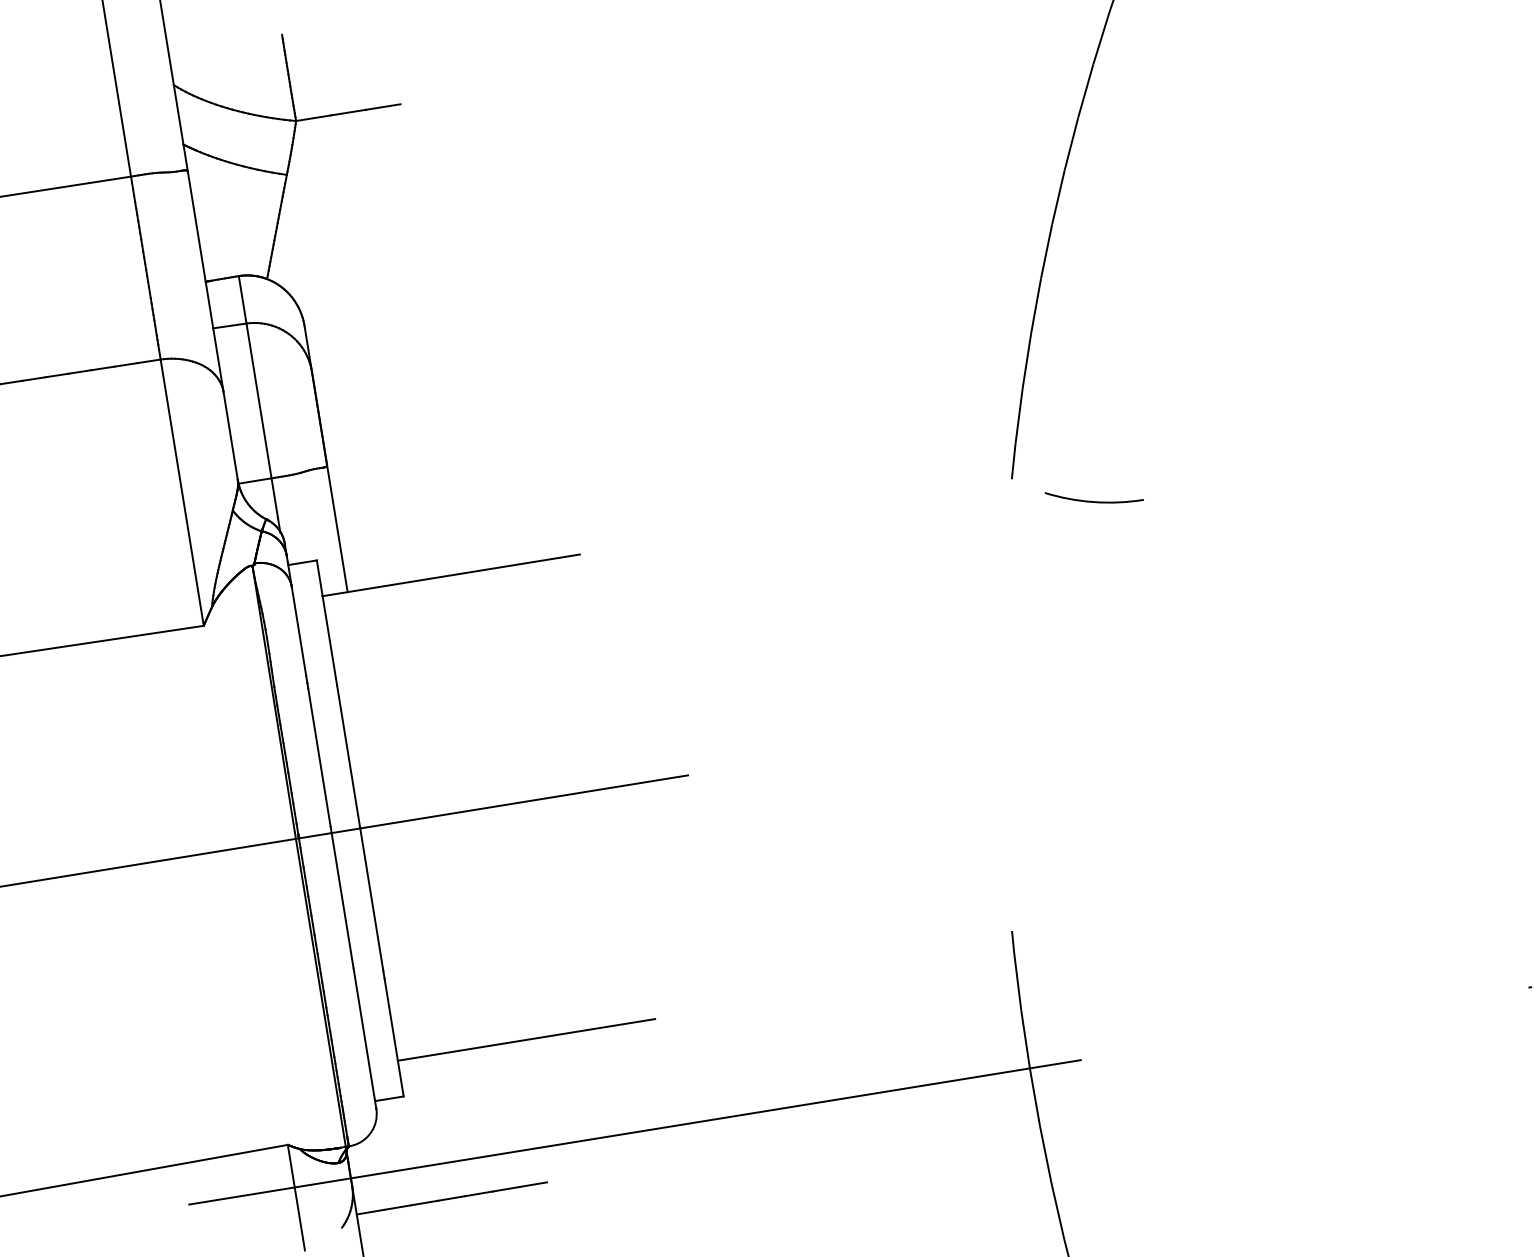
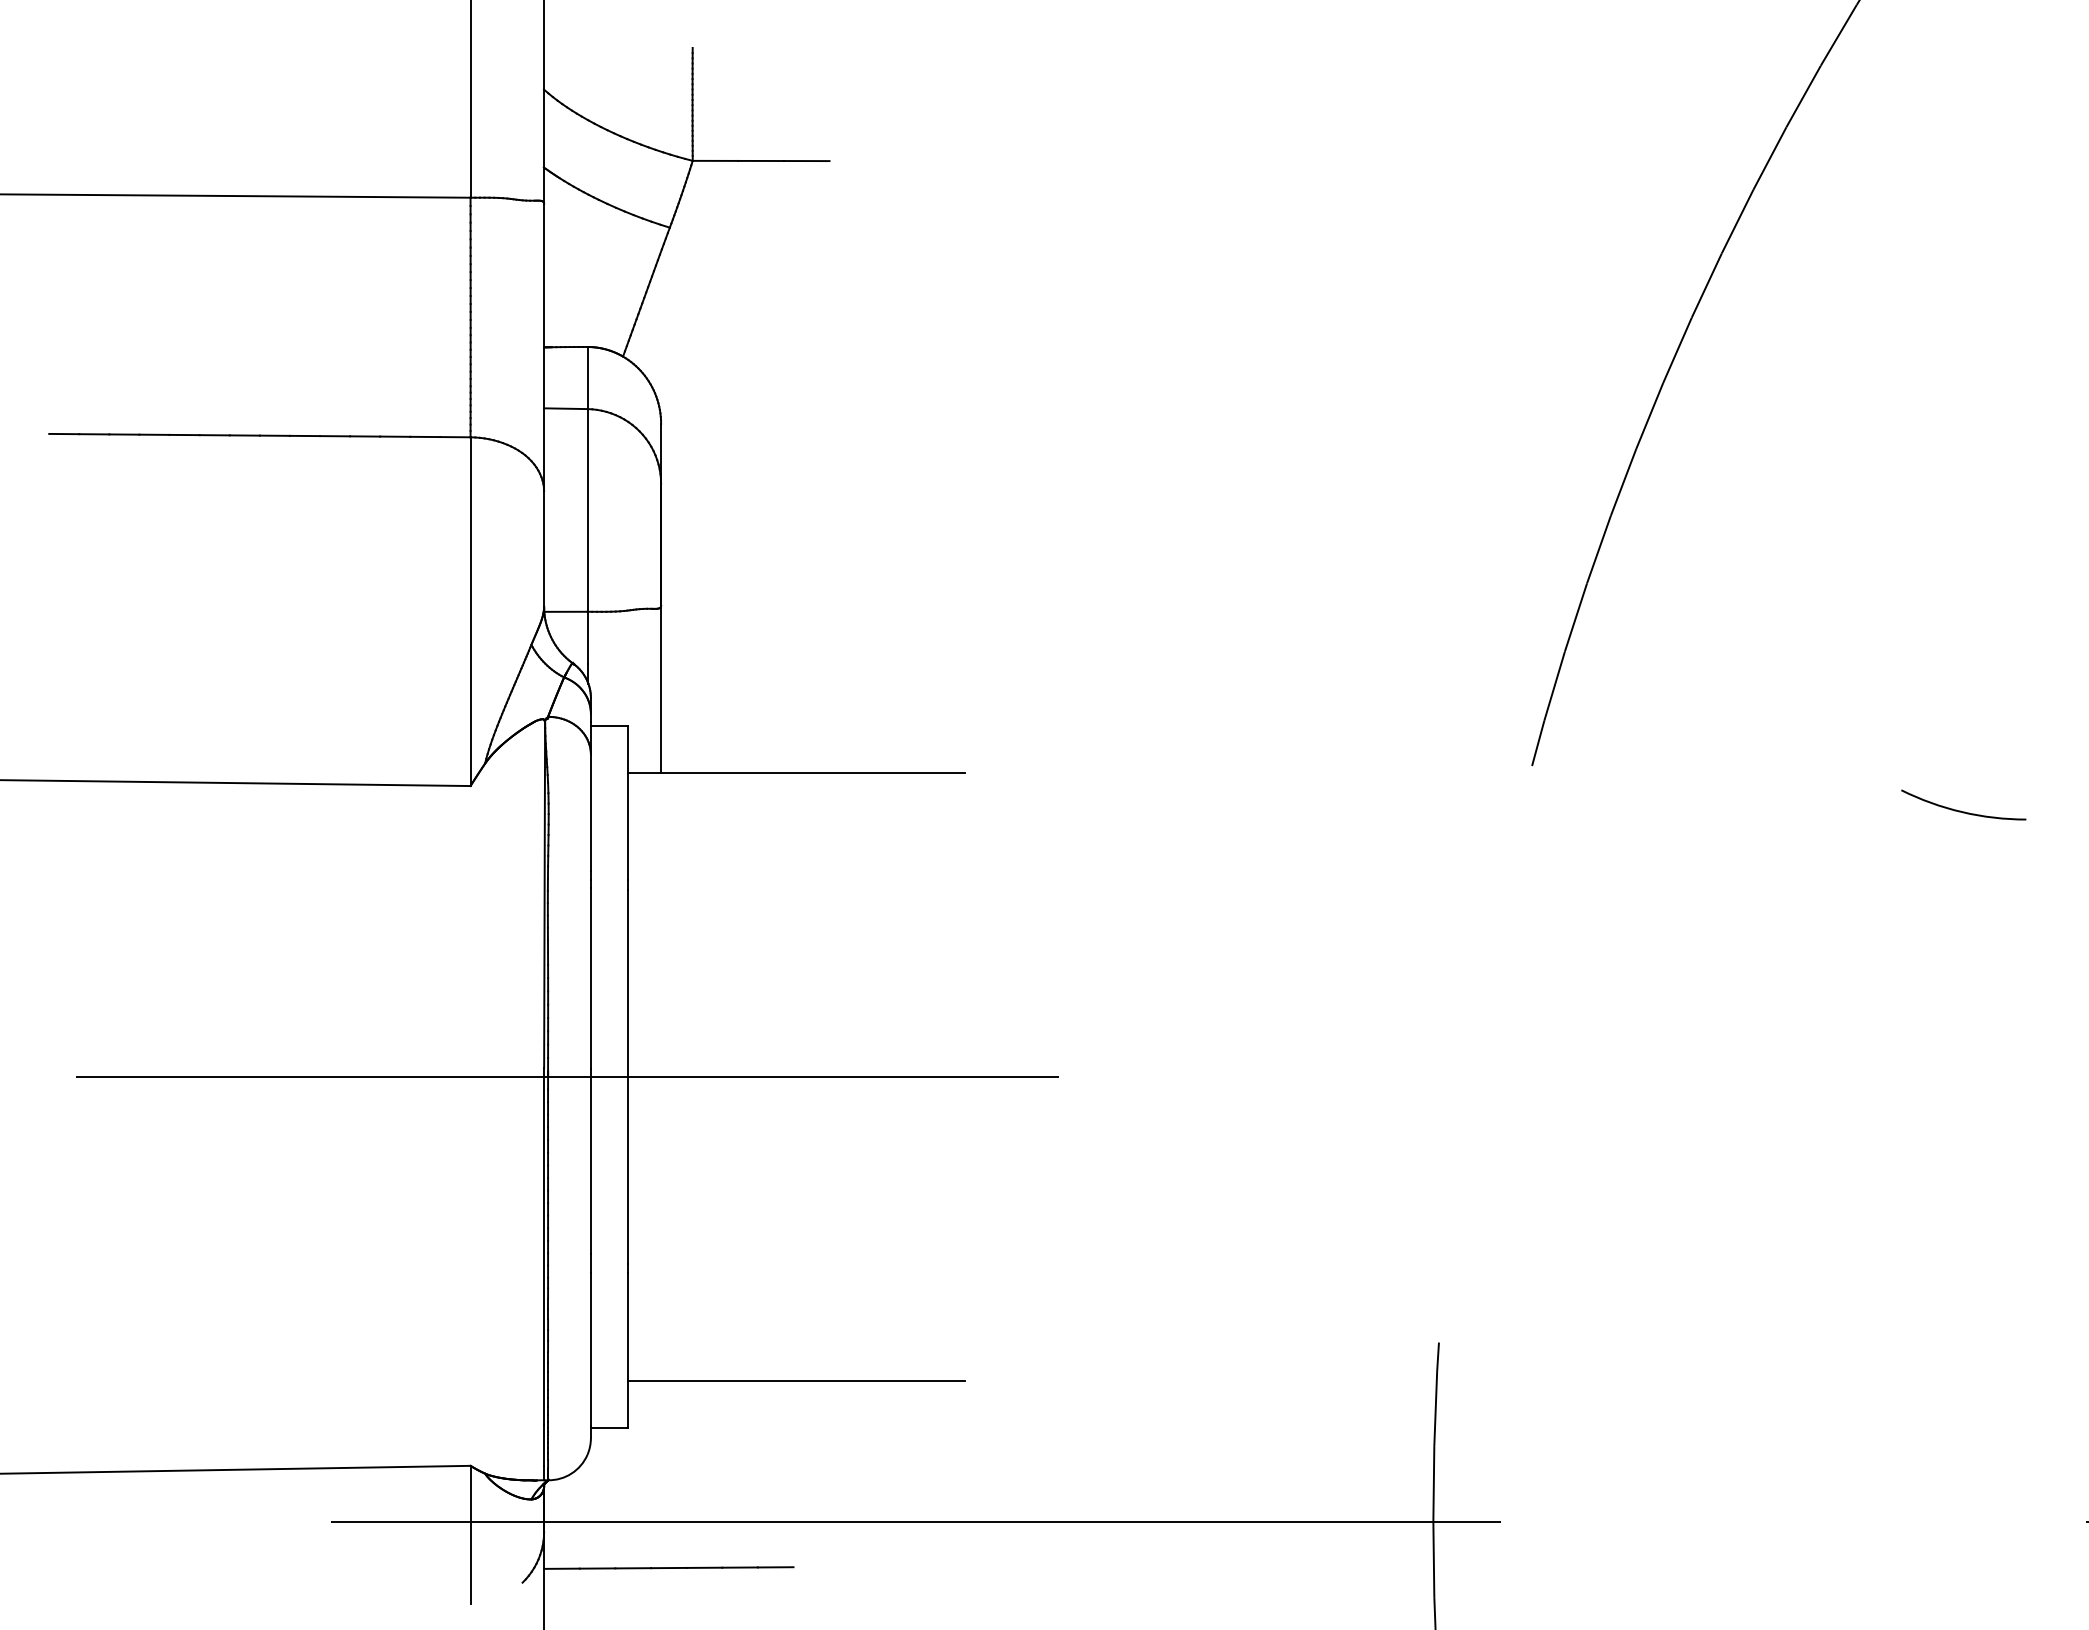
part: (1092, 501) -> (1960, 810), moved

